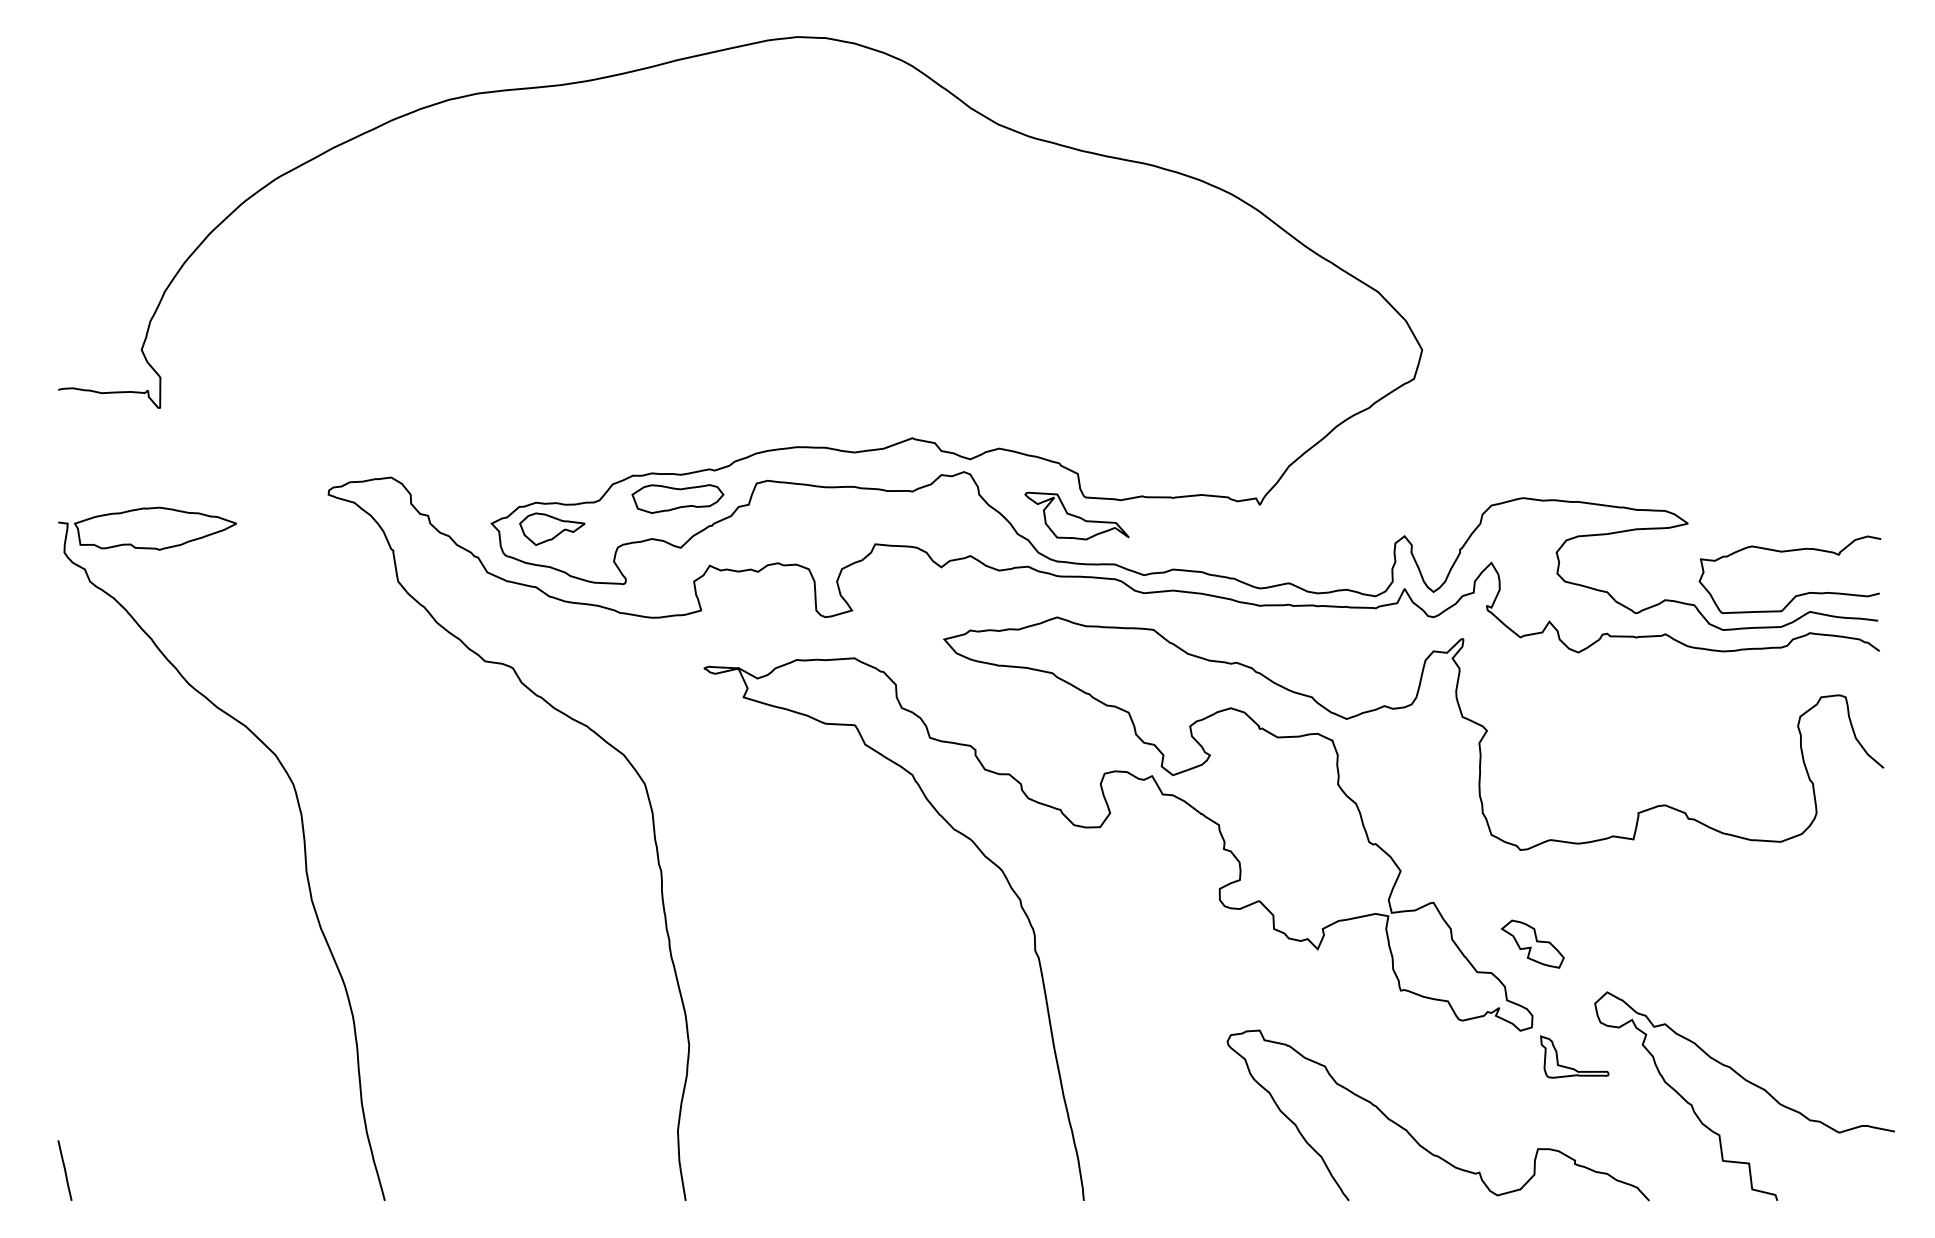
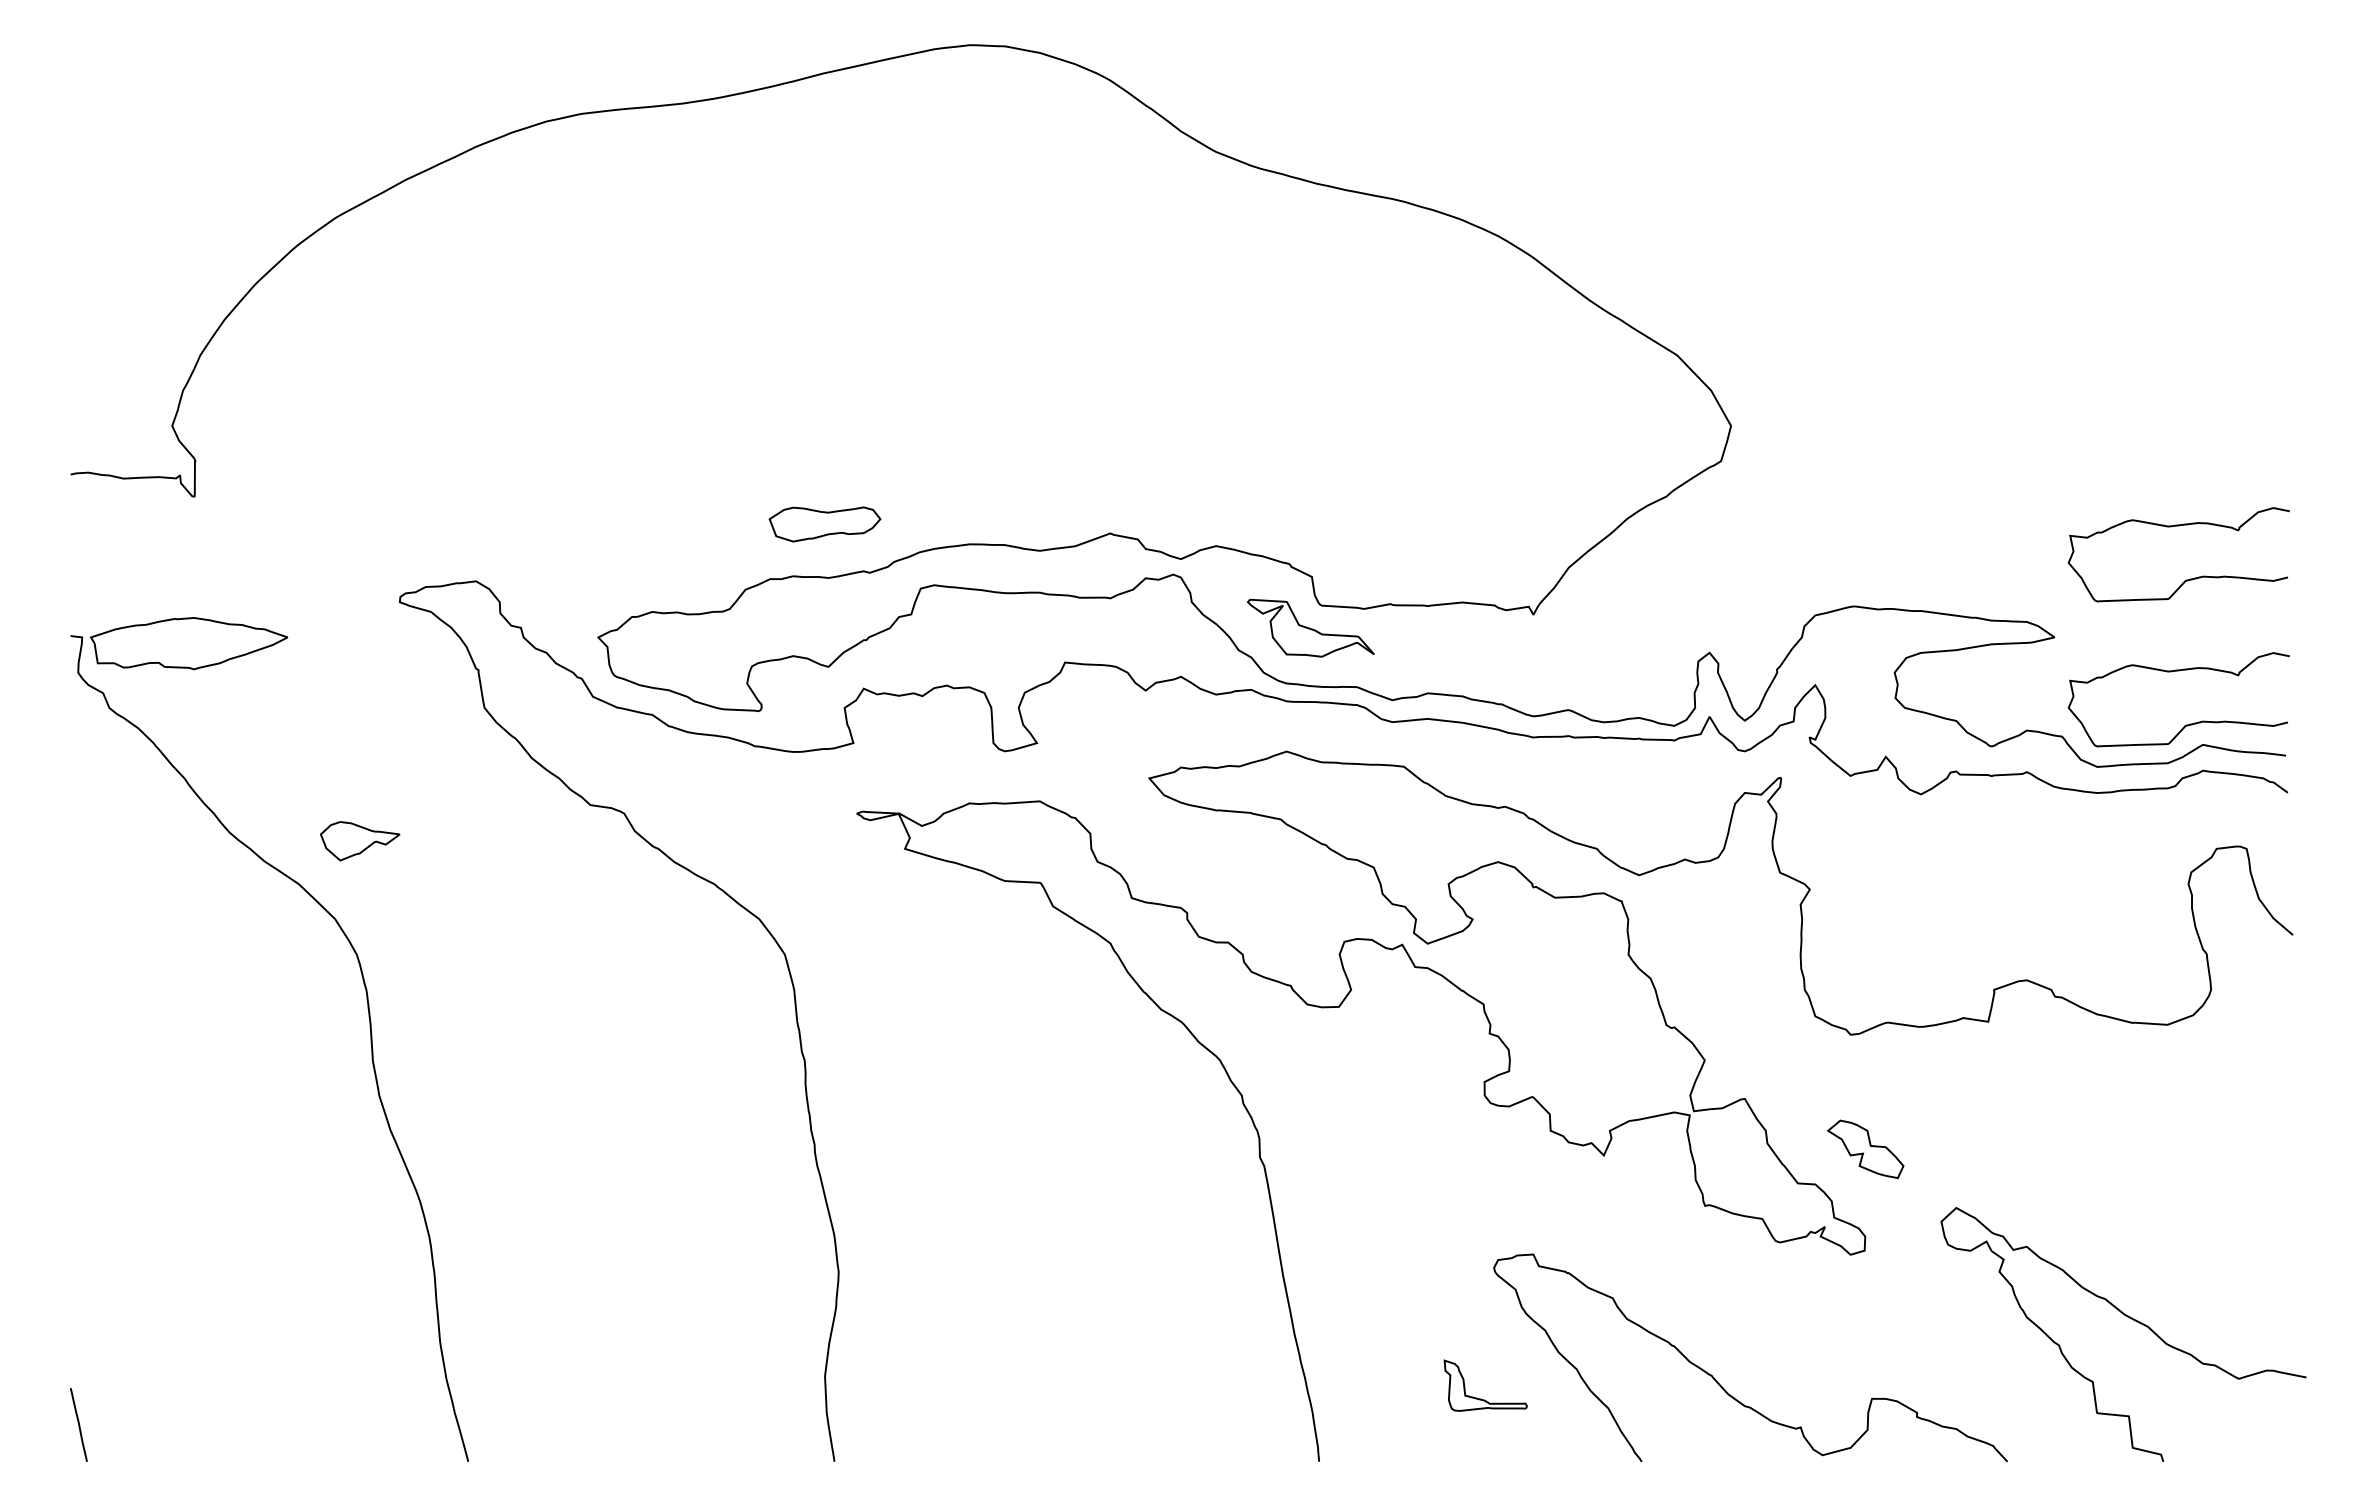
curve: (1796, 476) -> (2186, 579), added
part: (677, 499) -> (824, 524), moved
part: (552, 529) -> (360, 841), moved
part: (1571, 1067) -> (1481, 1398), moved

